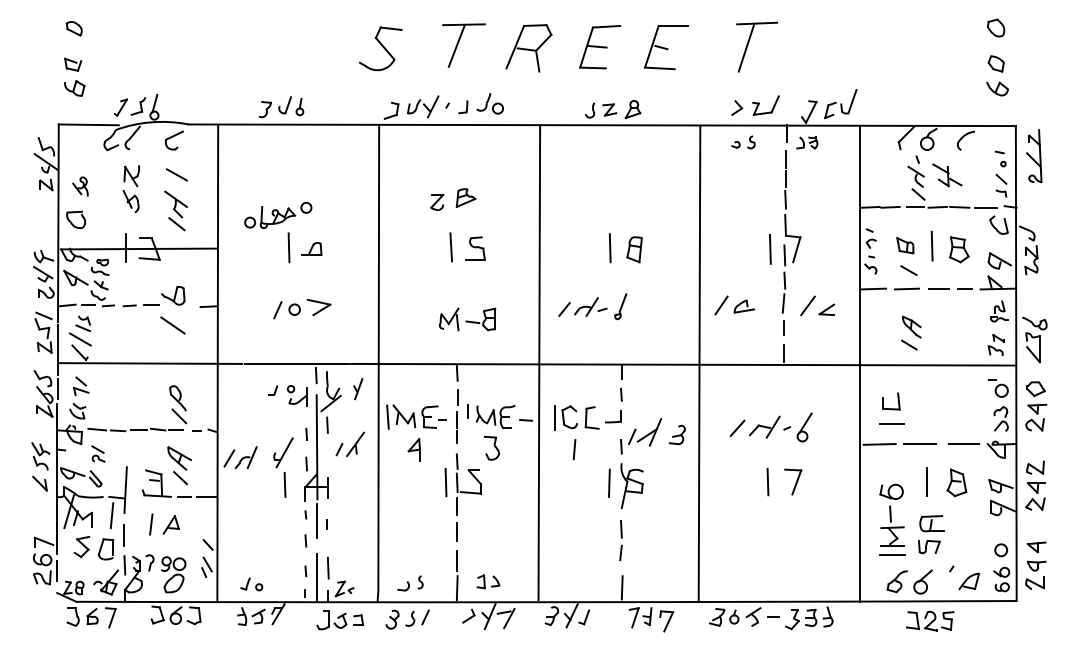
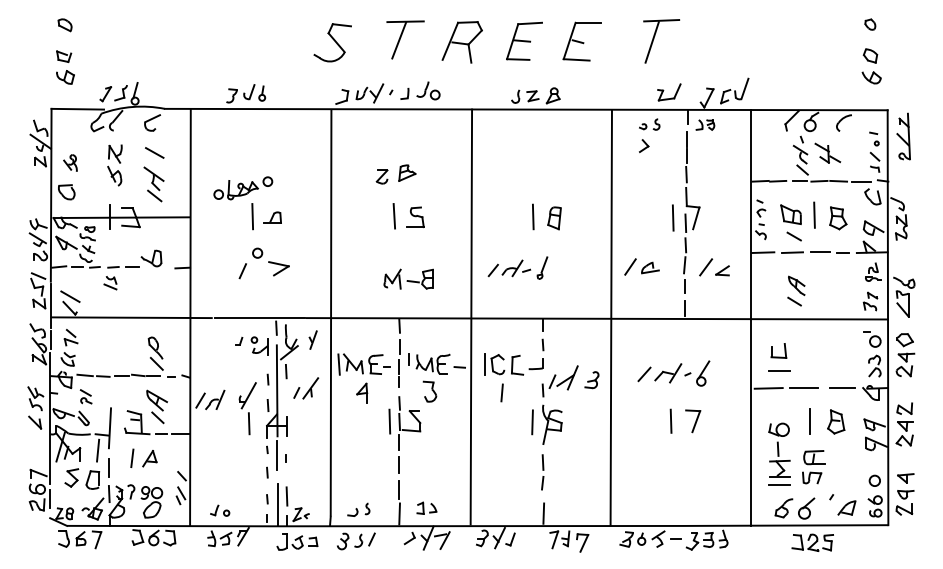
part: (995, 27) -> (869, 24), size x0.7
part: (737, 107) -> (644, 145), moved
part: (905, 245) -> (791, 214), size x1.4
circle: (294, 309) -> (257, 253), moved
part: (82, 323) -> (109, 282), moved
line: (172, 325) -> (150, 284), removed

